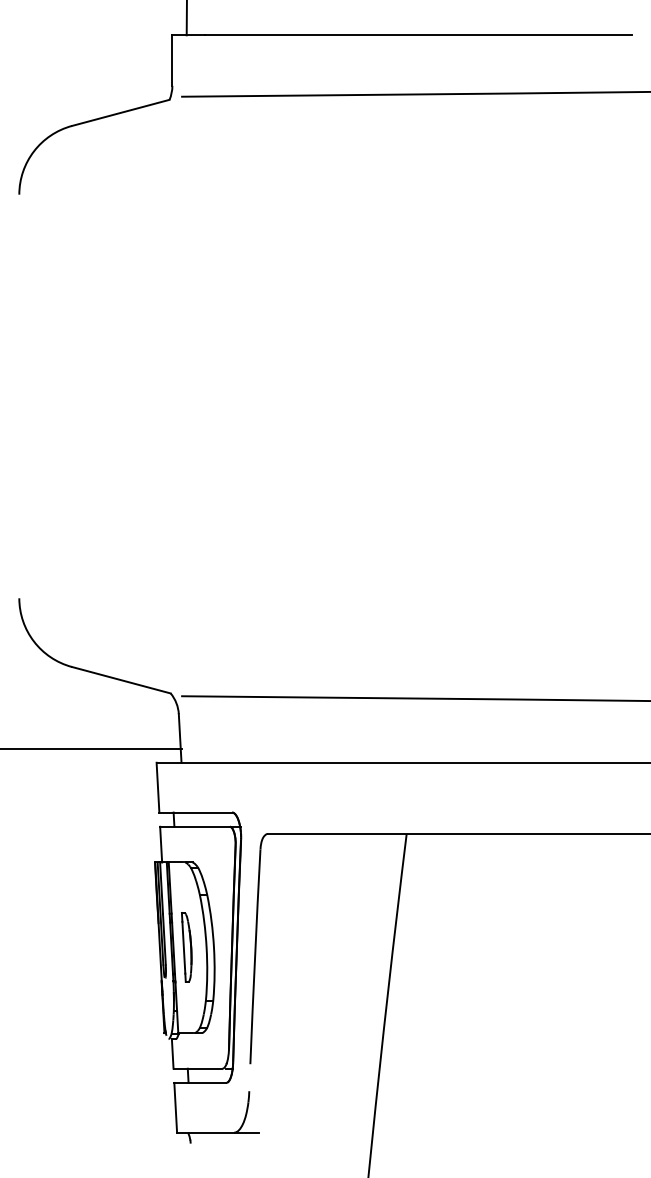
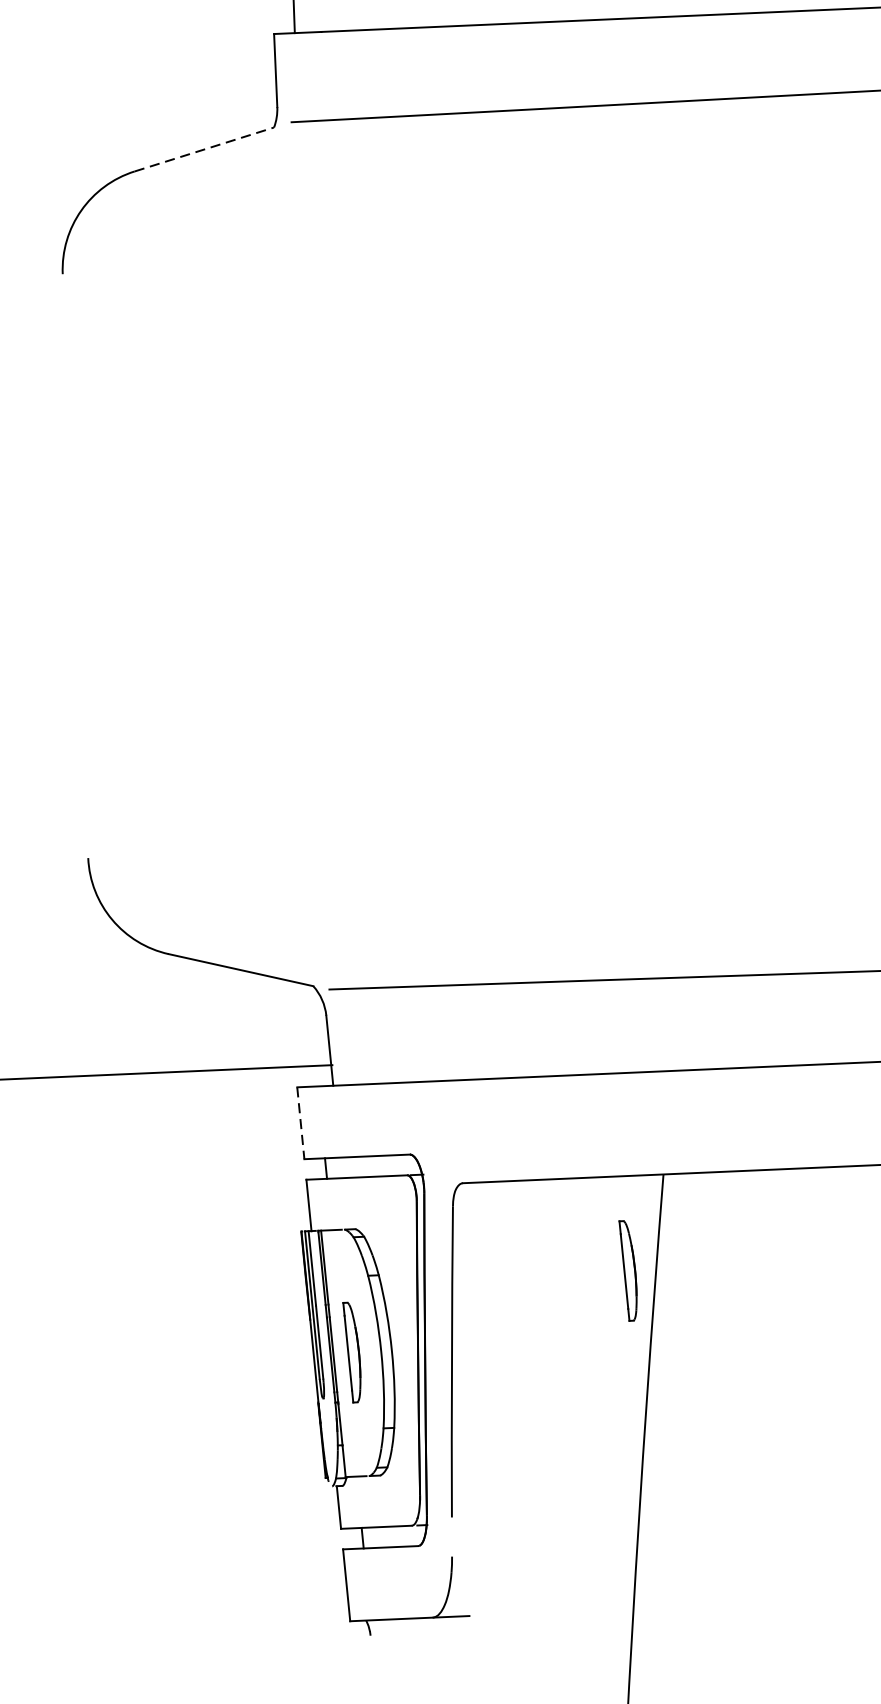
line: (121, 112) -> (205, 148), solid -> dashed
line: (158, 787) -> (301, 1122), solid -> dashed
part: (379, 899) -> (628, 1271), added

